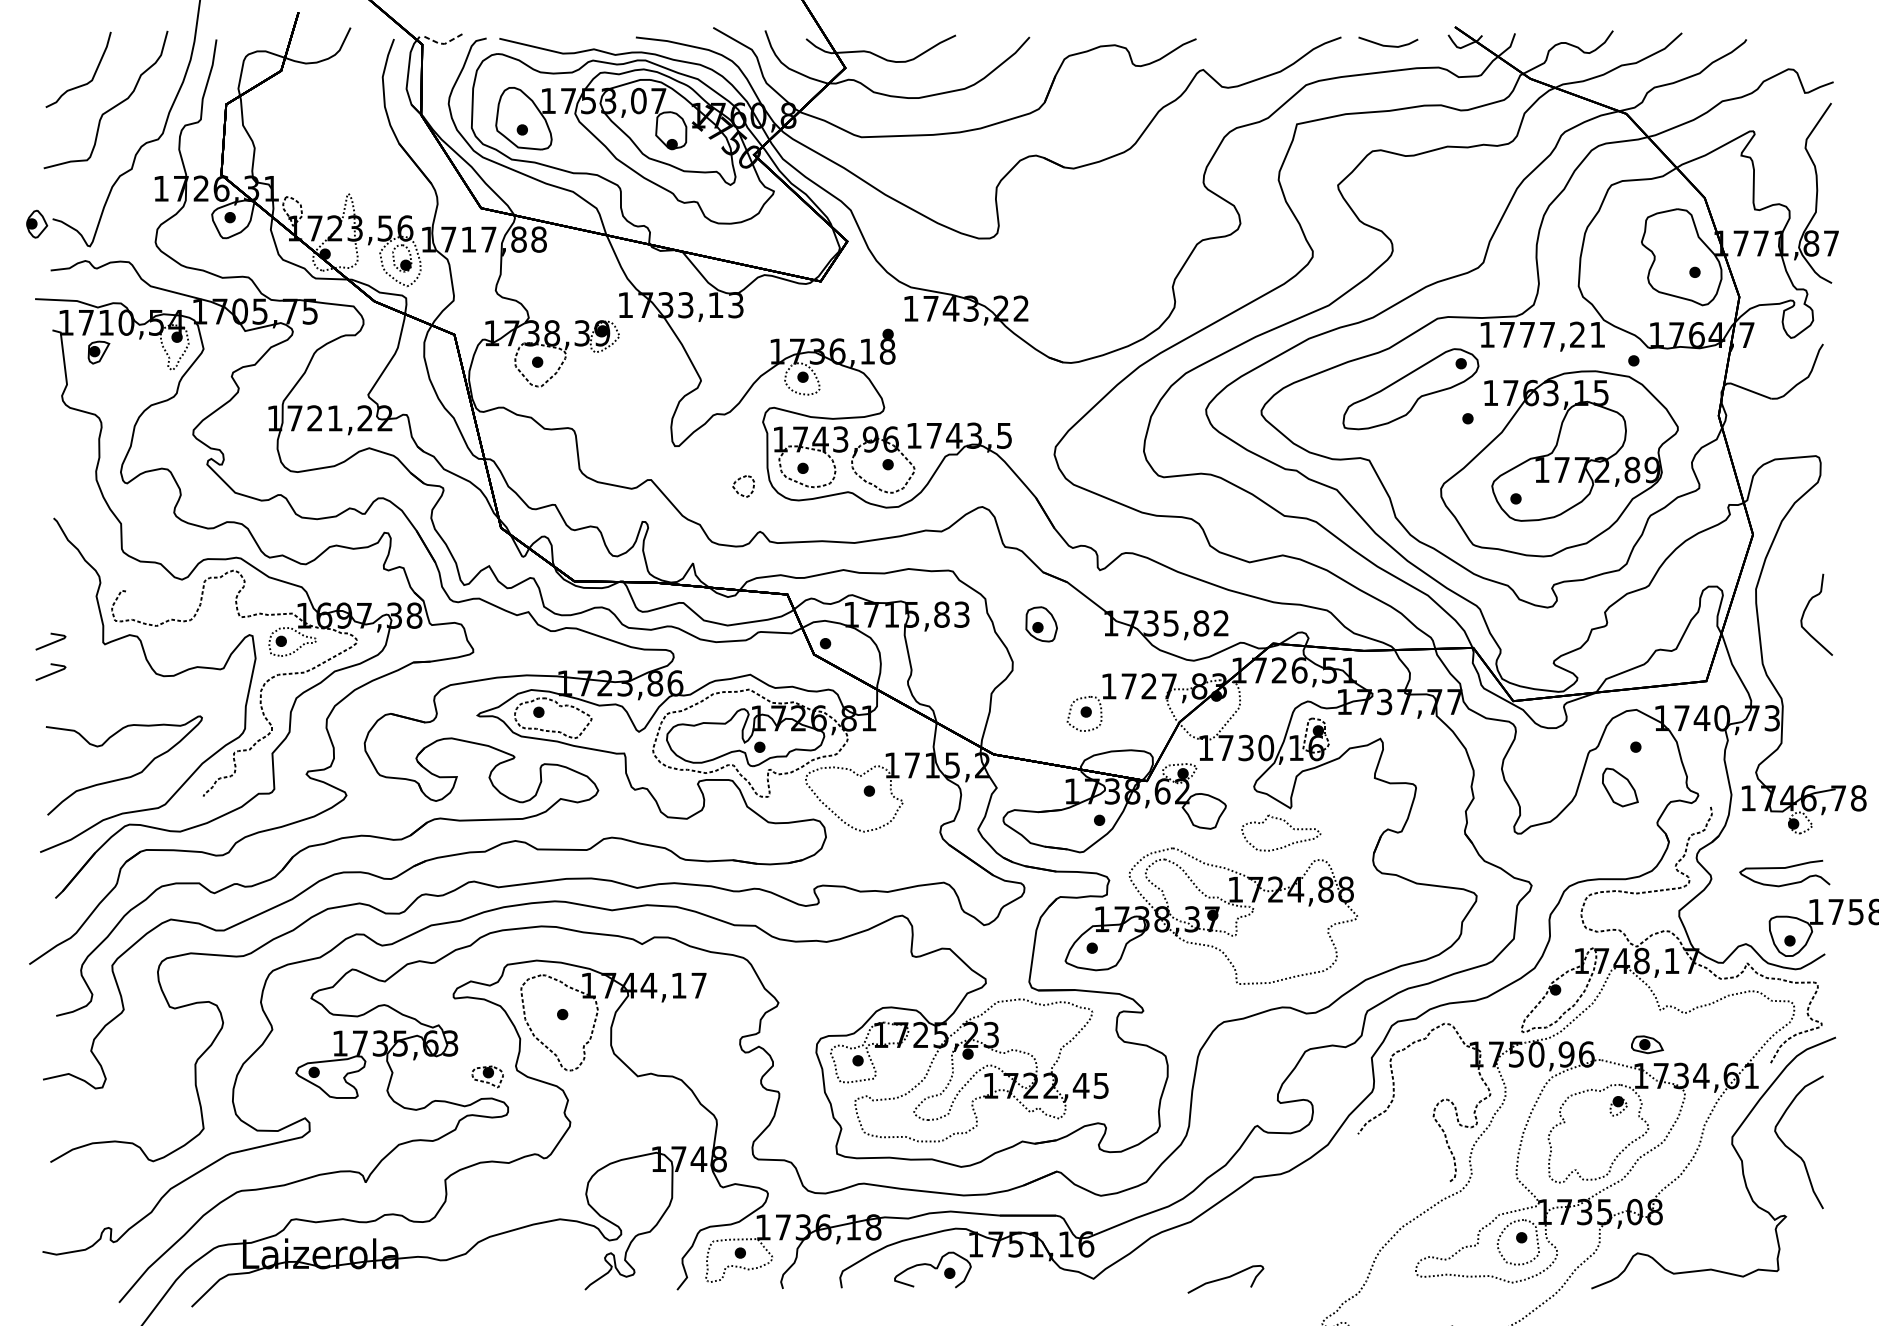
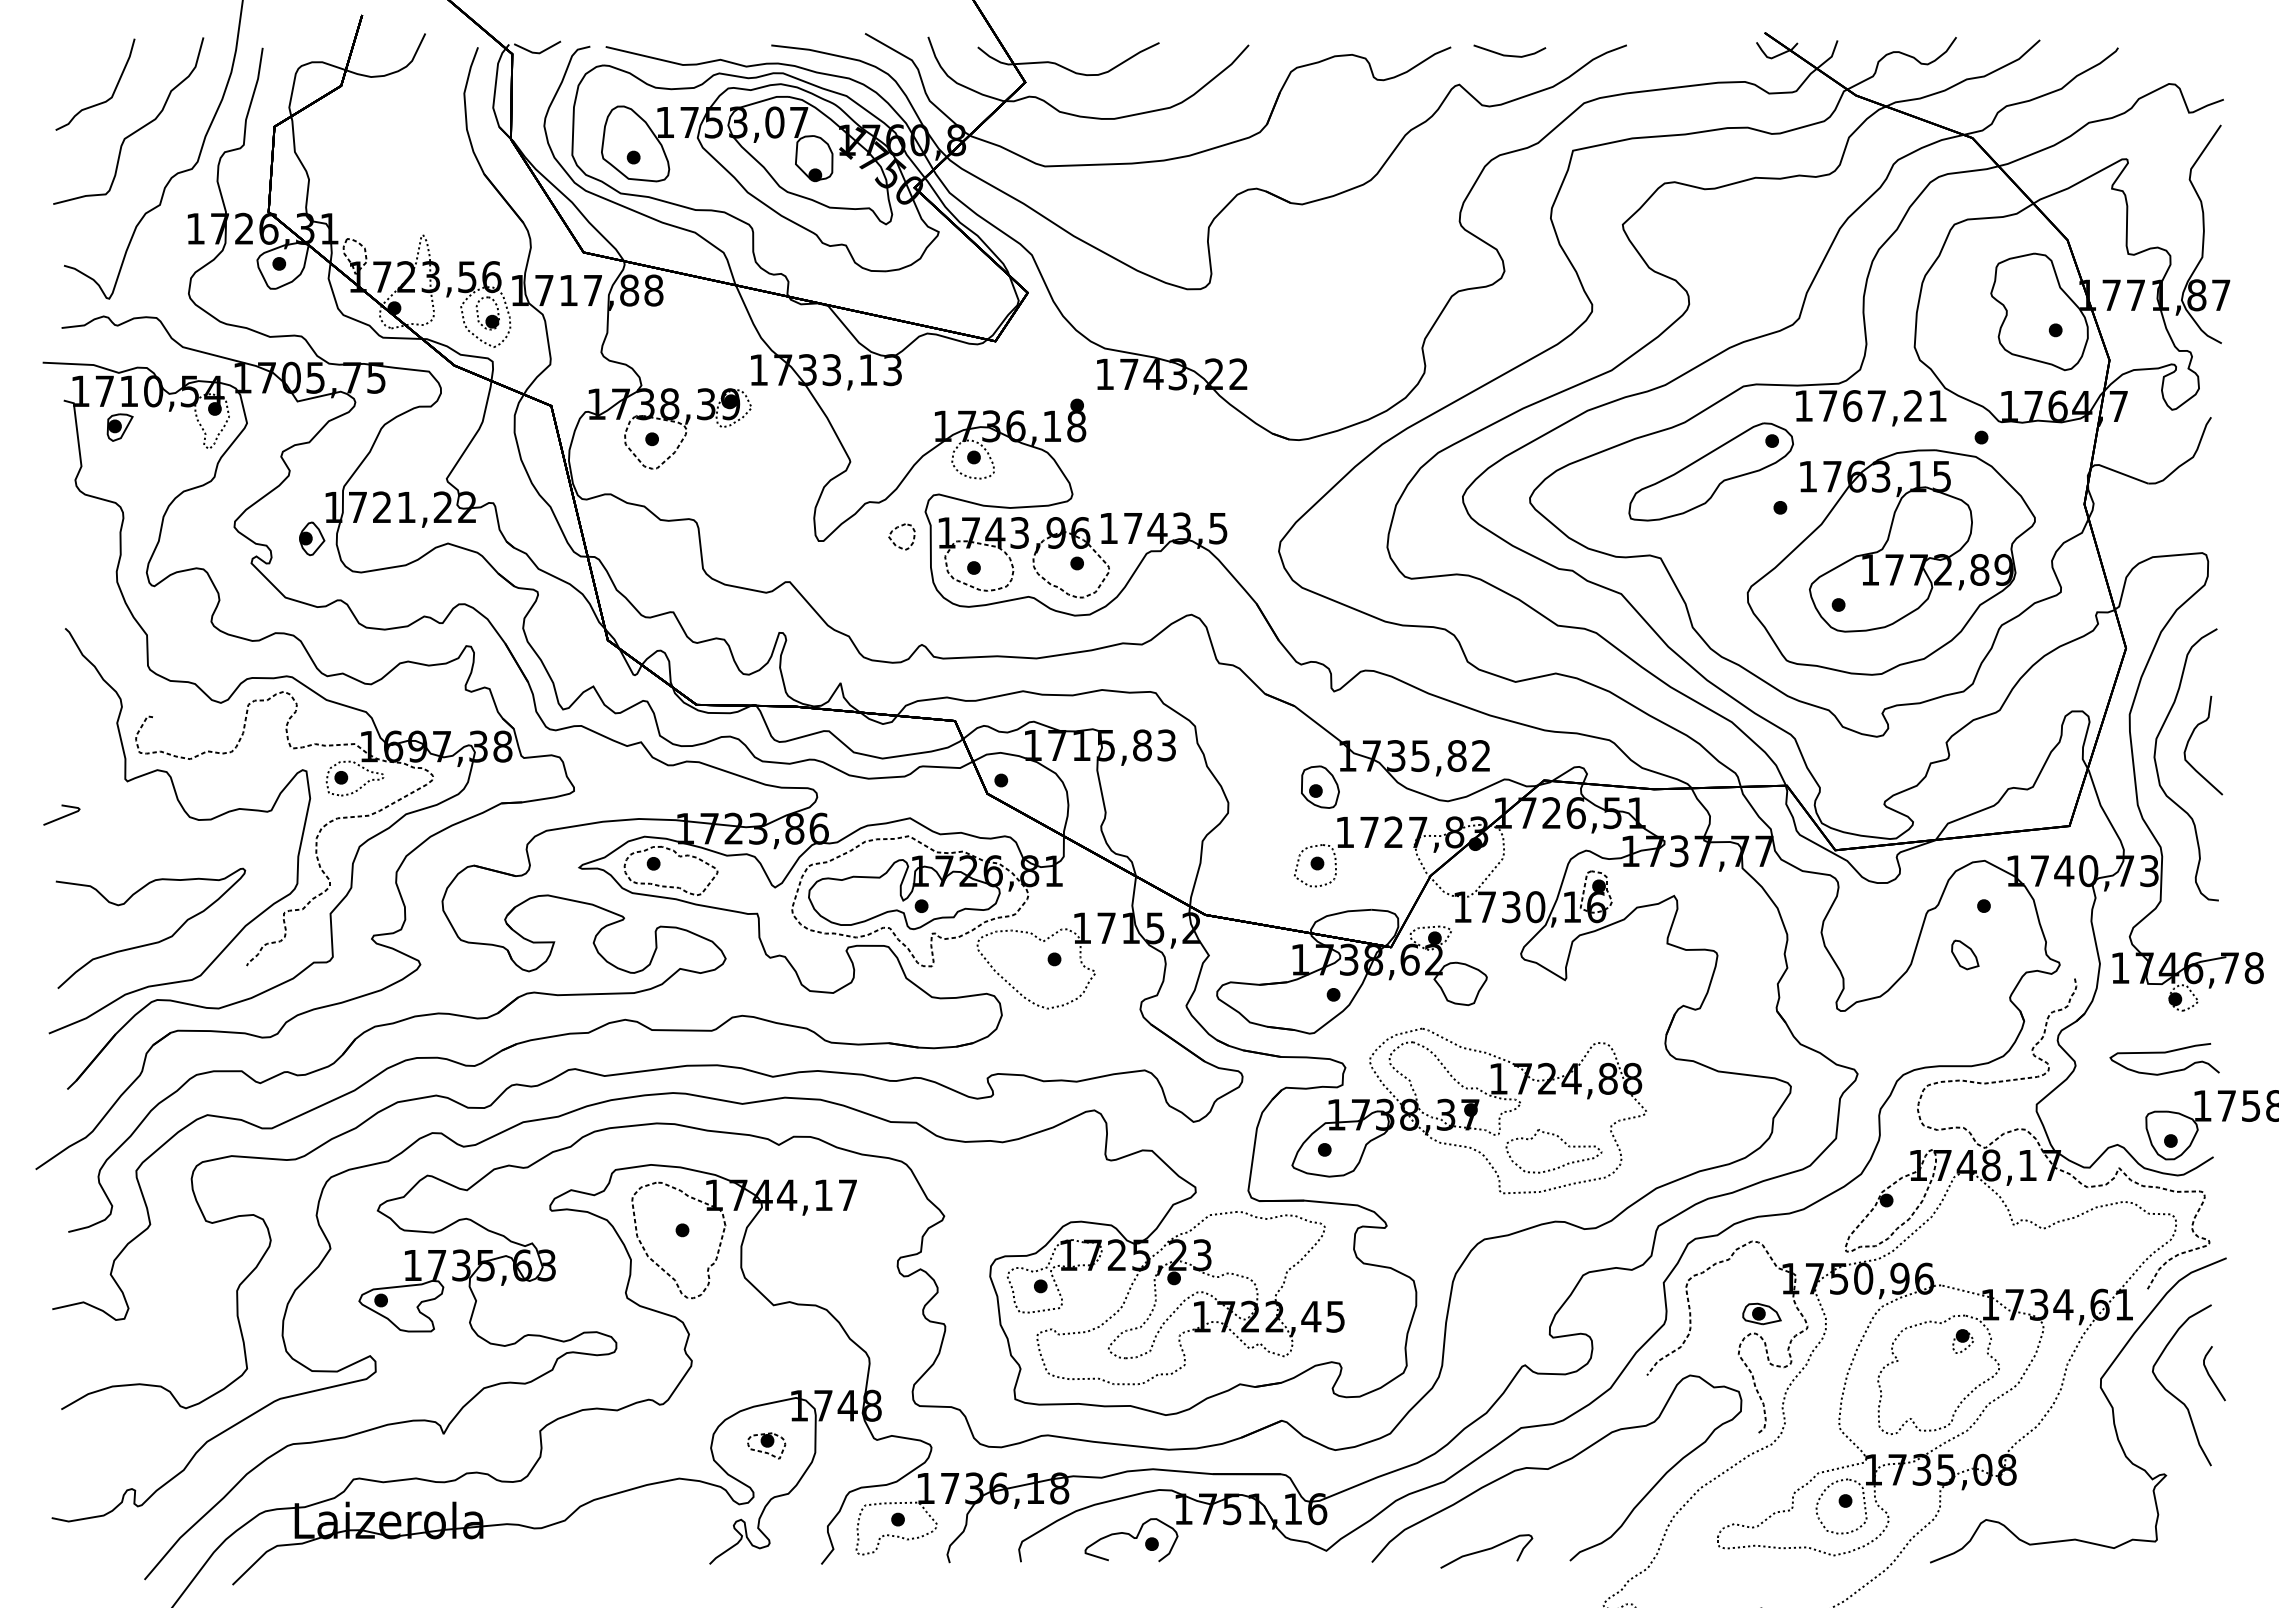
line: (443, 44) -> (537, 53), dashed -> solid
line: (1386, 44) -> (1507, 54), moved
part: (37, 223) -> (312, 538), moved
text: (1527, 335) -> (1852, 406), 1777,21 -> 1767,21
part: (739, 480) -> (896, 529), moved
part: (1041, 623) -> (1320, 786), moved
curve: (1779, 636) -> (2158, 771), added
line: (50, 642) -> (61, 779), removed
part: (1620, 787) -> (1965, 954), size x0.62
part: (1287, 824) -> (1561, 1140), moved
part: (1647, 1044) -> (1761, 1313), moved
part: (487, 1076) -> (766, 1445), moved
curve: (1823, 1135) -> (2211, 1376), added
curve: (1283, 1209) -> (1556, 1466), added

